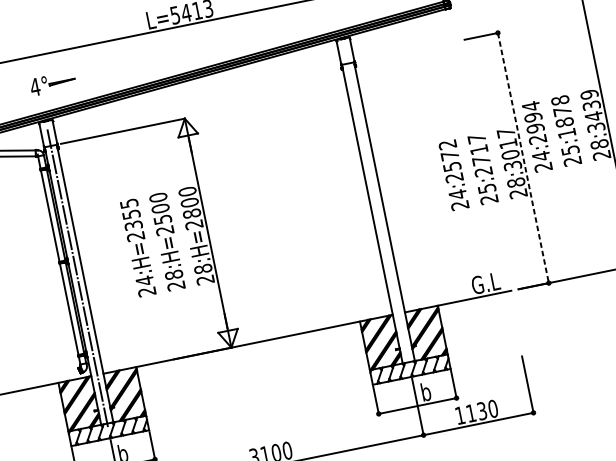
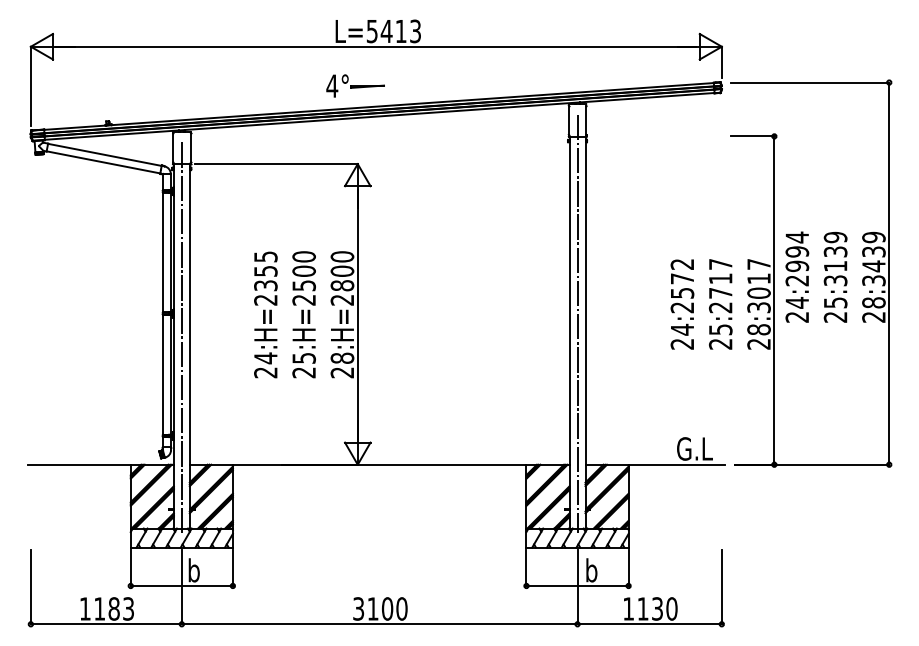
part: (52, 83) -> (355, 85), moved
text: (563, 116) -> (835, 258), 25:1878 -> 25:3139
line: (523, 158) -> (774, 301), dashed -> solid
line: (376, 206) -> (577, 323), added
text: (173, 274) -> (303, 357), 28:H=2500 -> 25:H=2500

